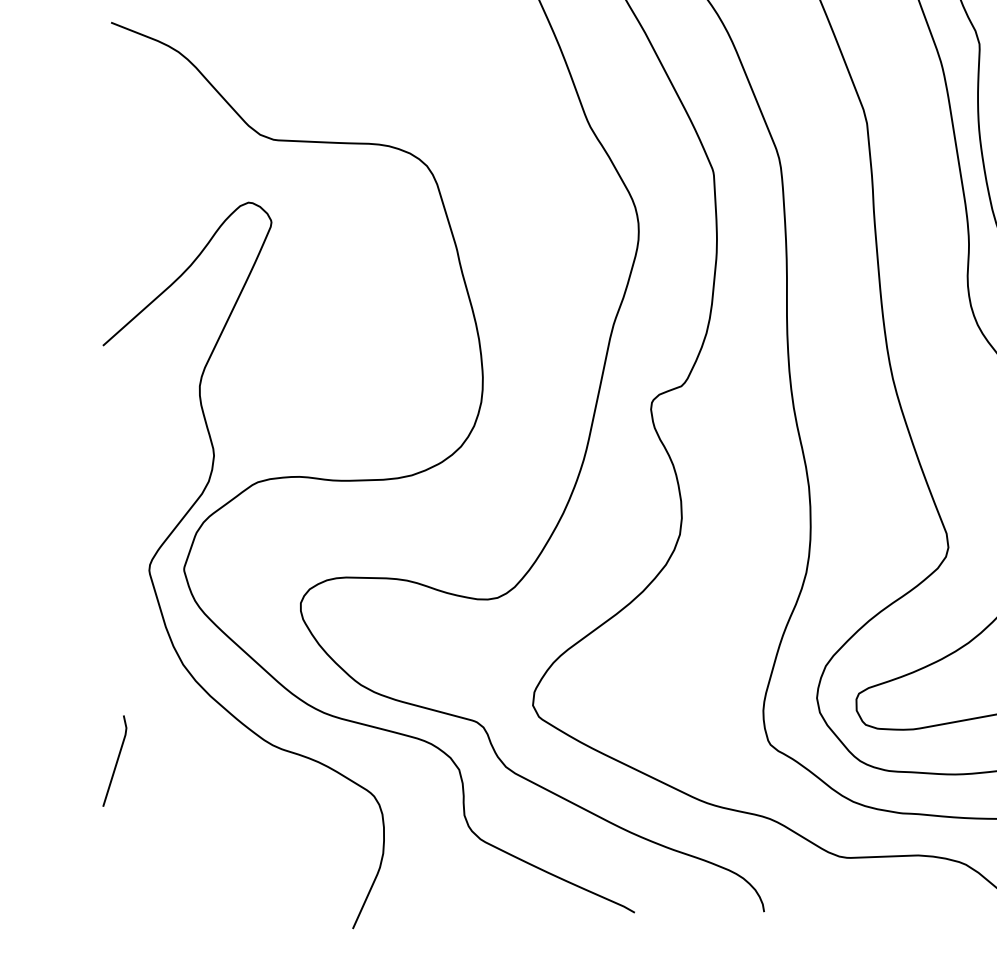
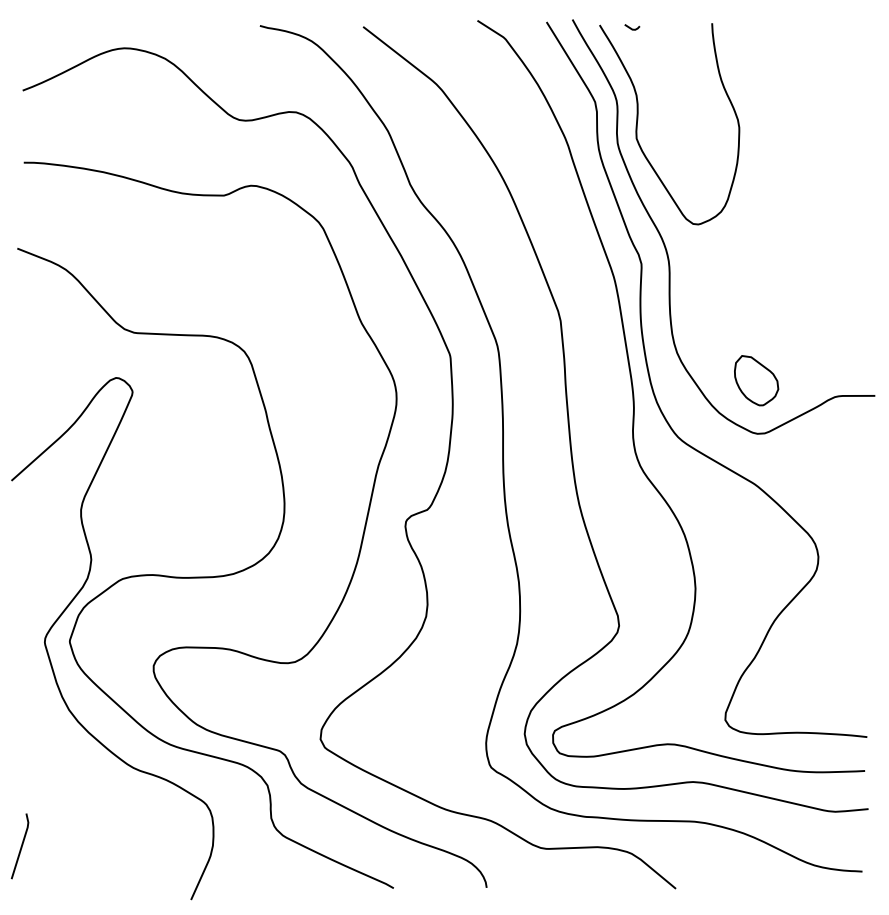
line: (115, 761) -> (20, 846), moved

